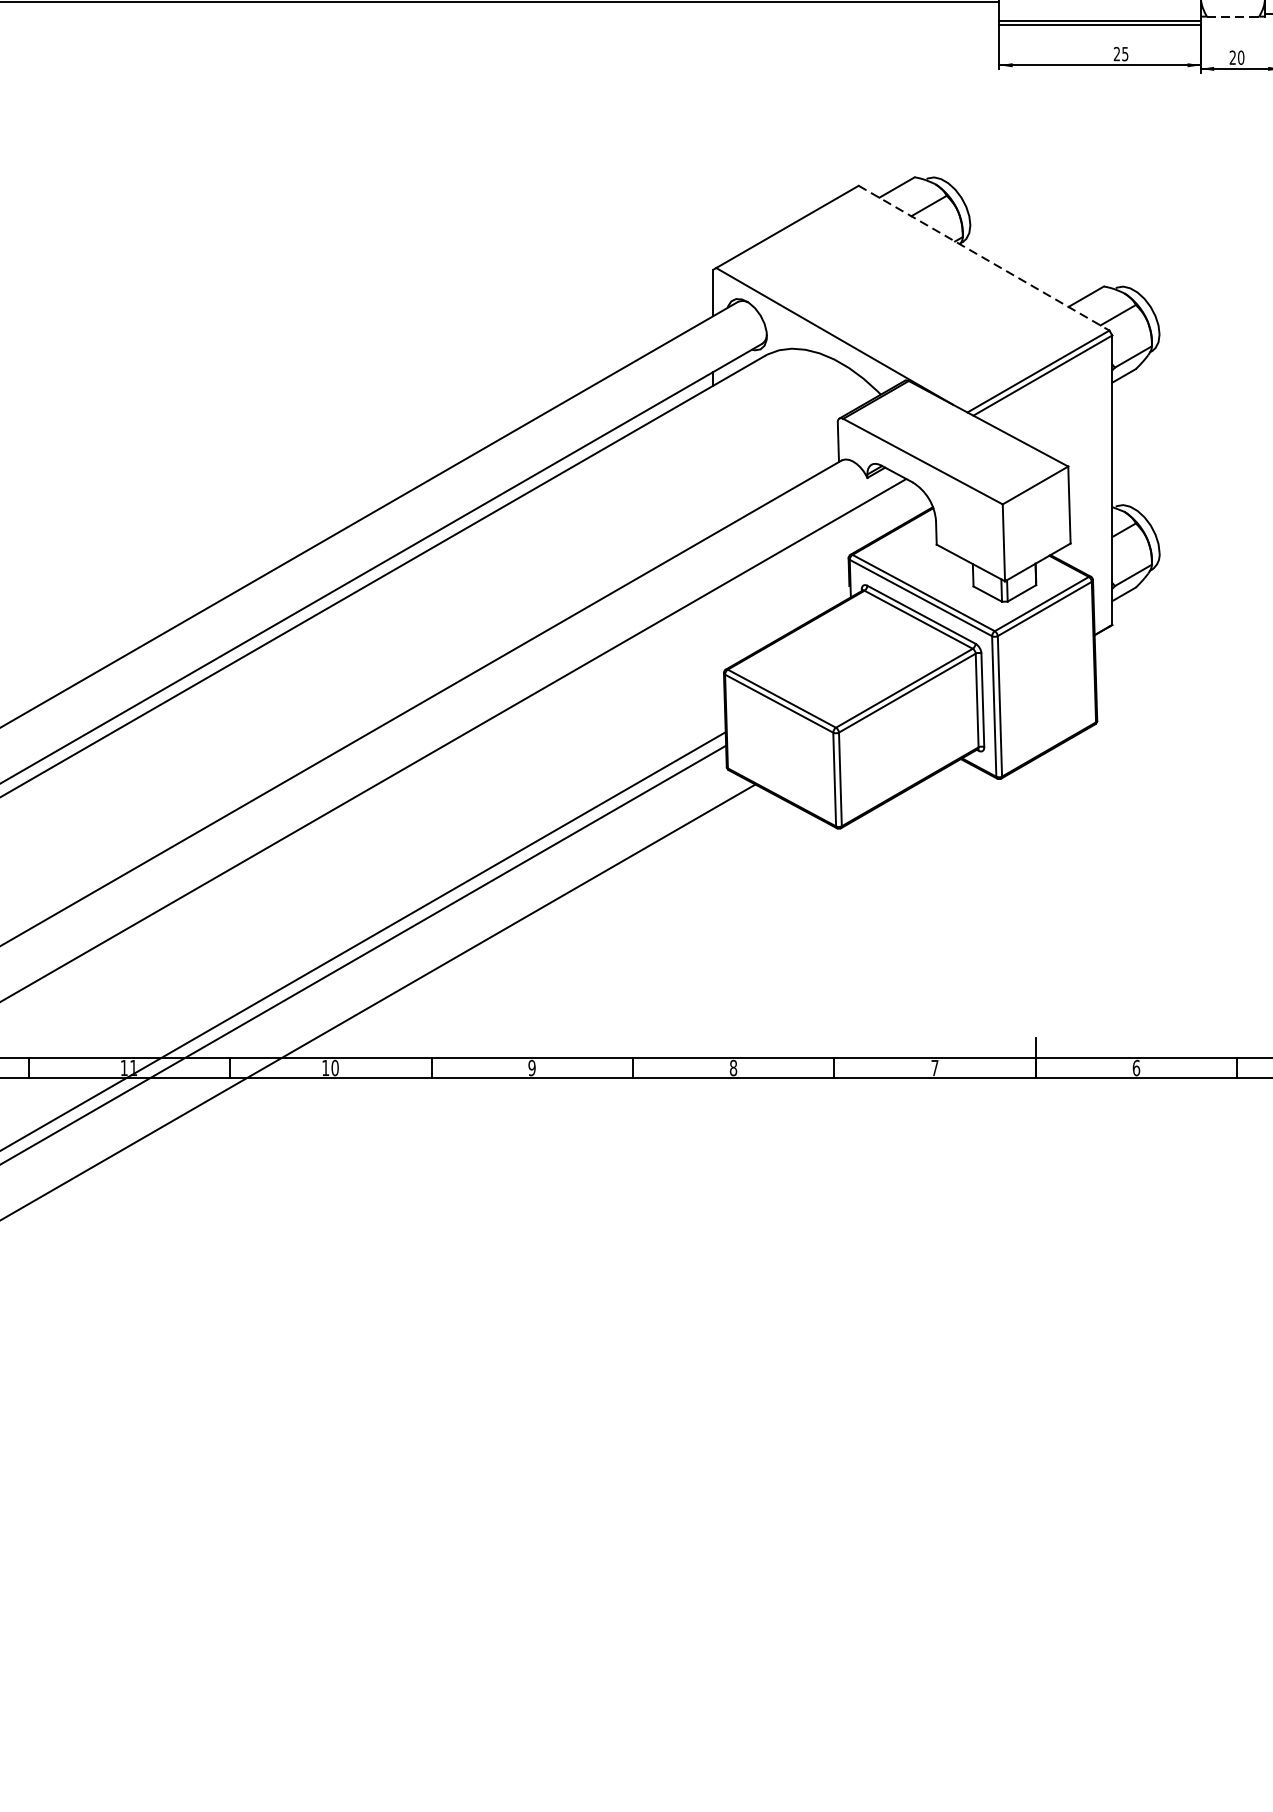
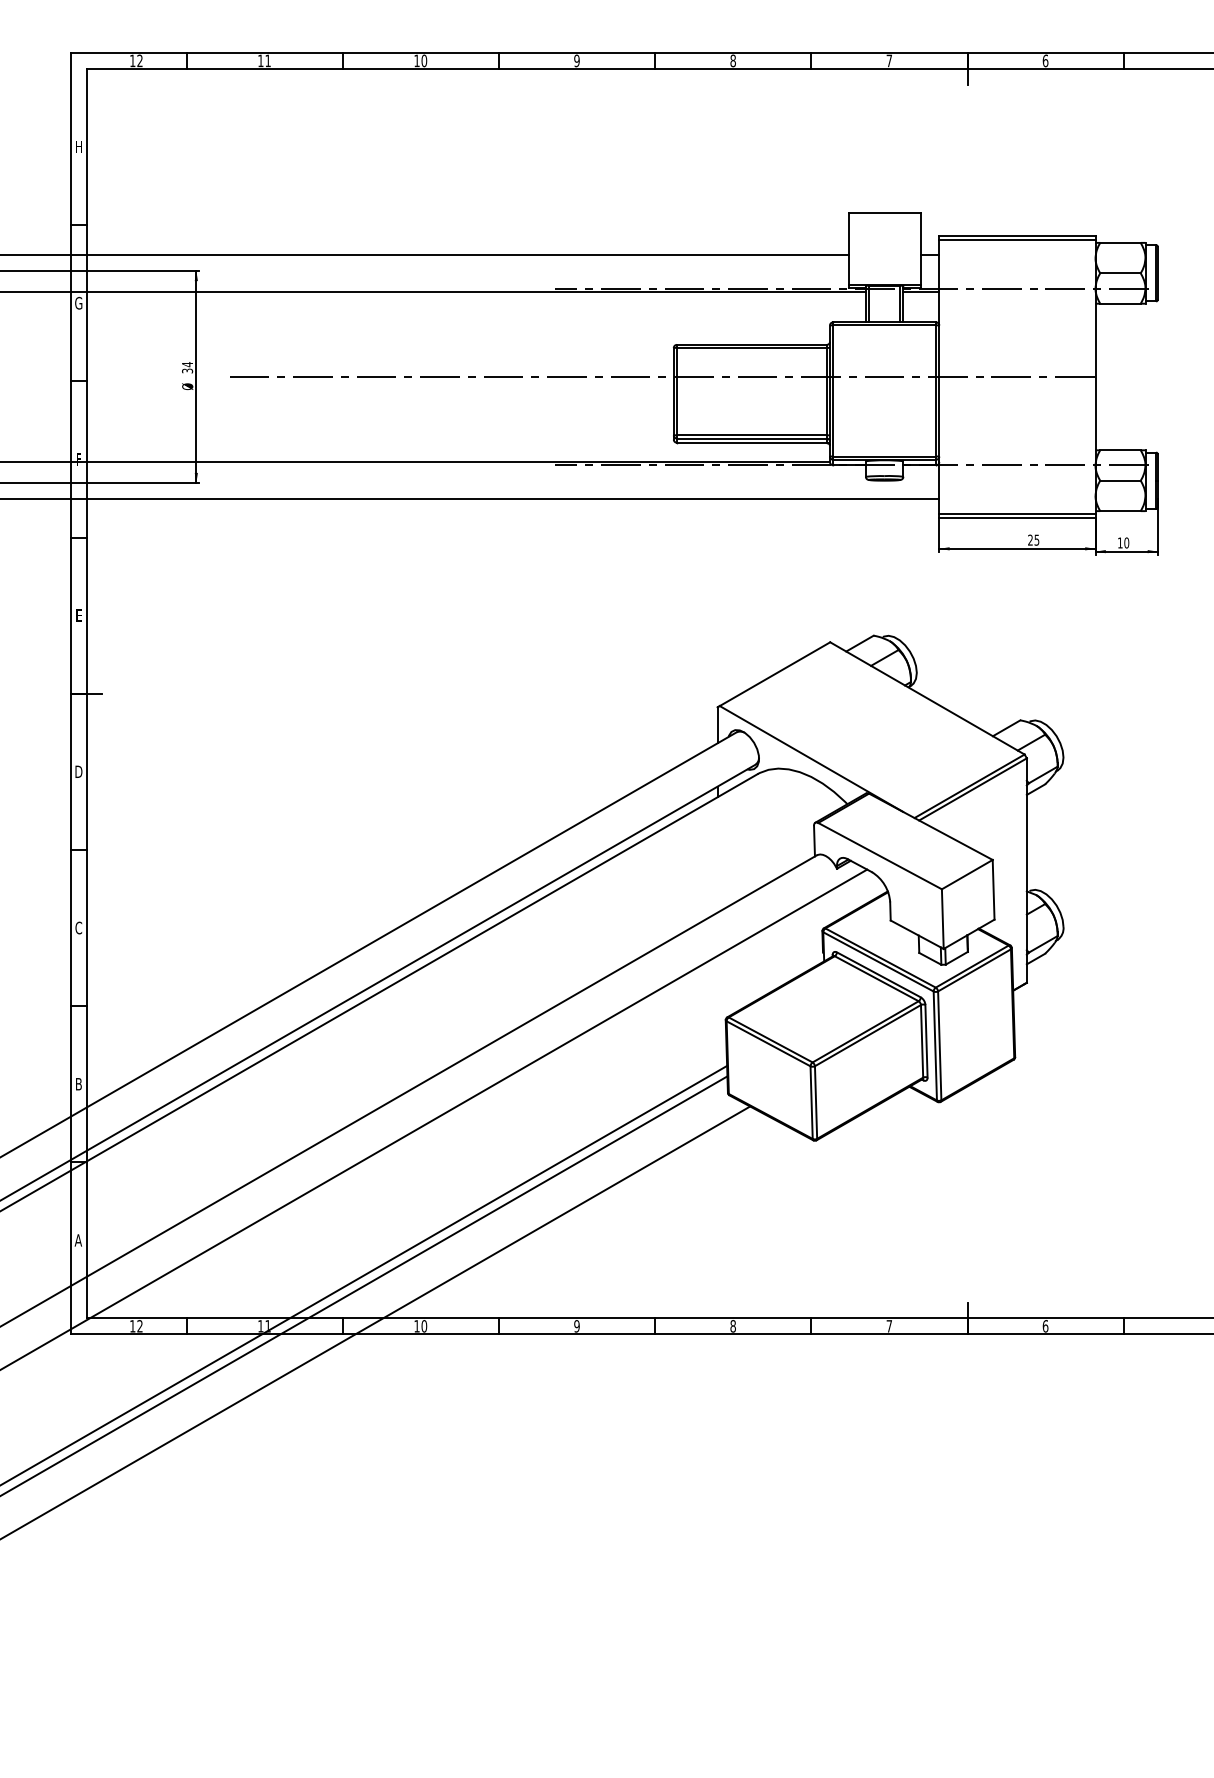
line: (1233, 17) -> (1120, 511), dashed -> solid
text: (1233, 57) -> (1120, 542), 20 -> 10
line: (984, 258) -> (927, 698), dashed -> solid

